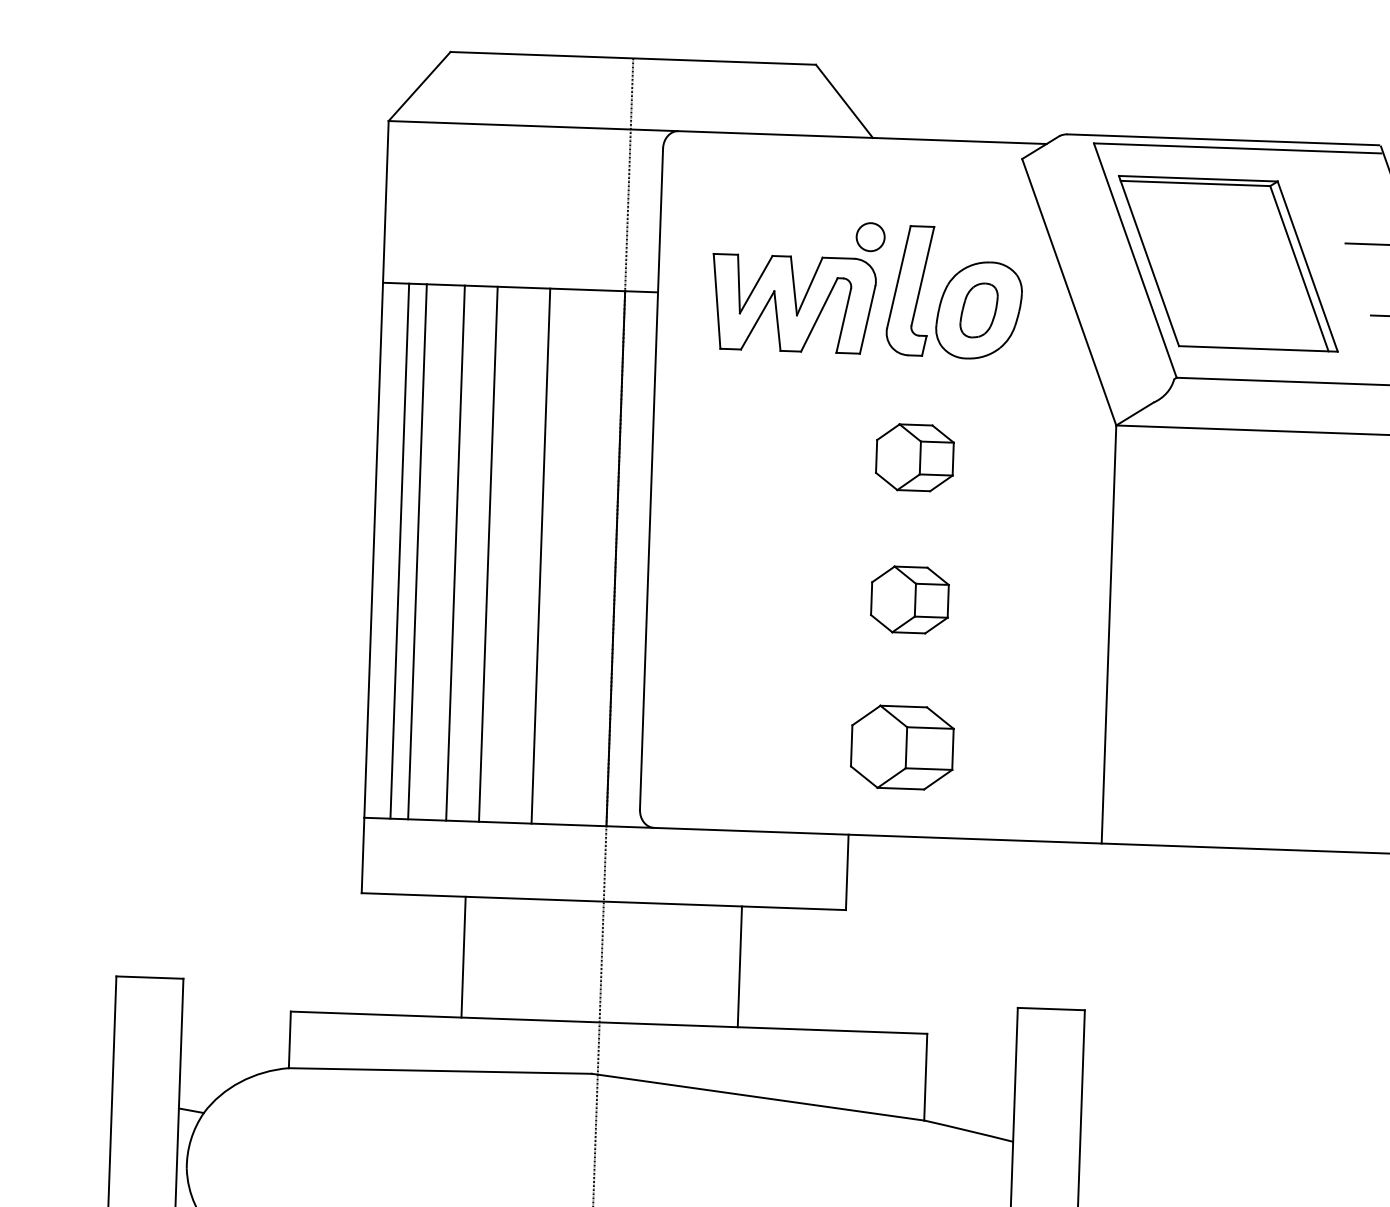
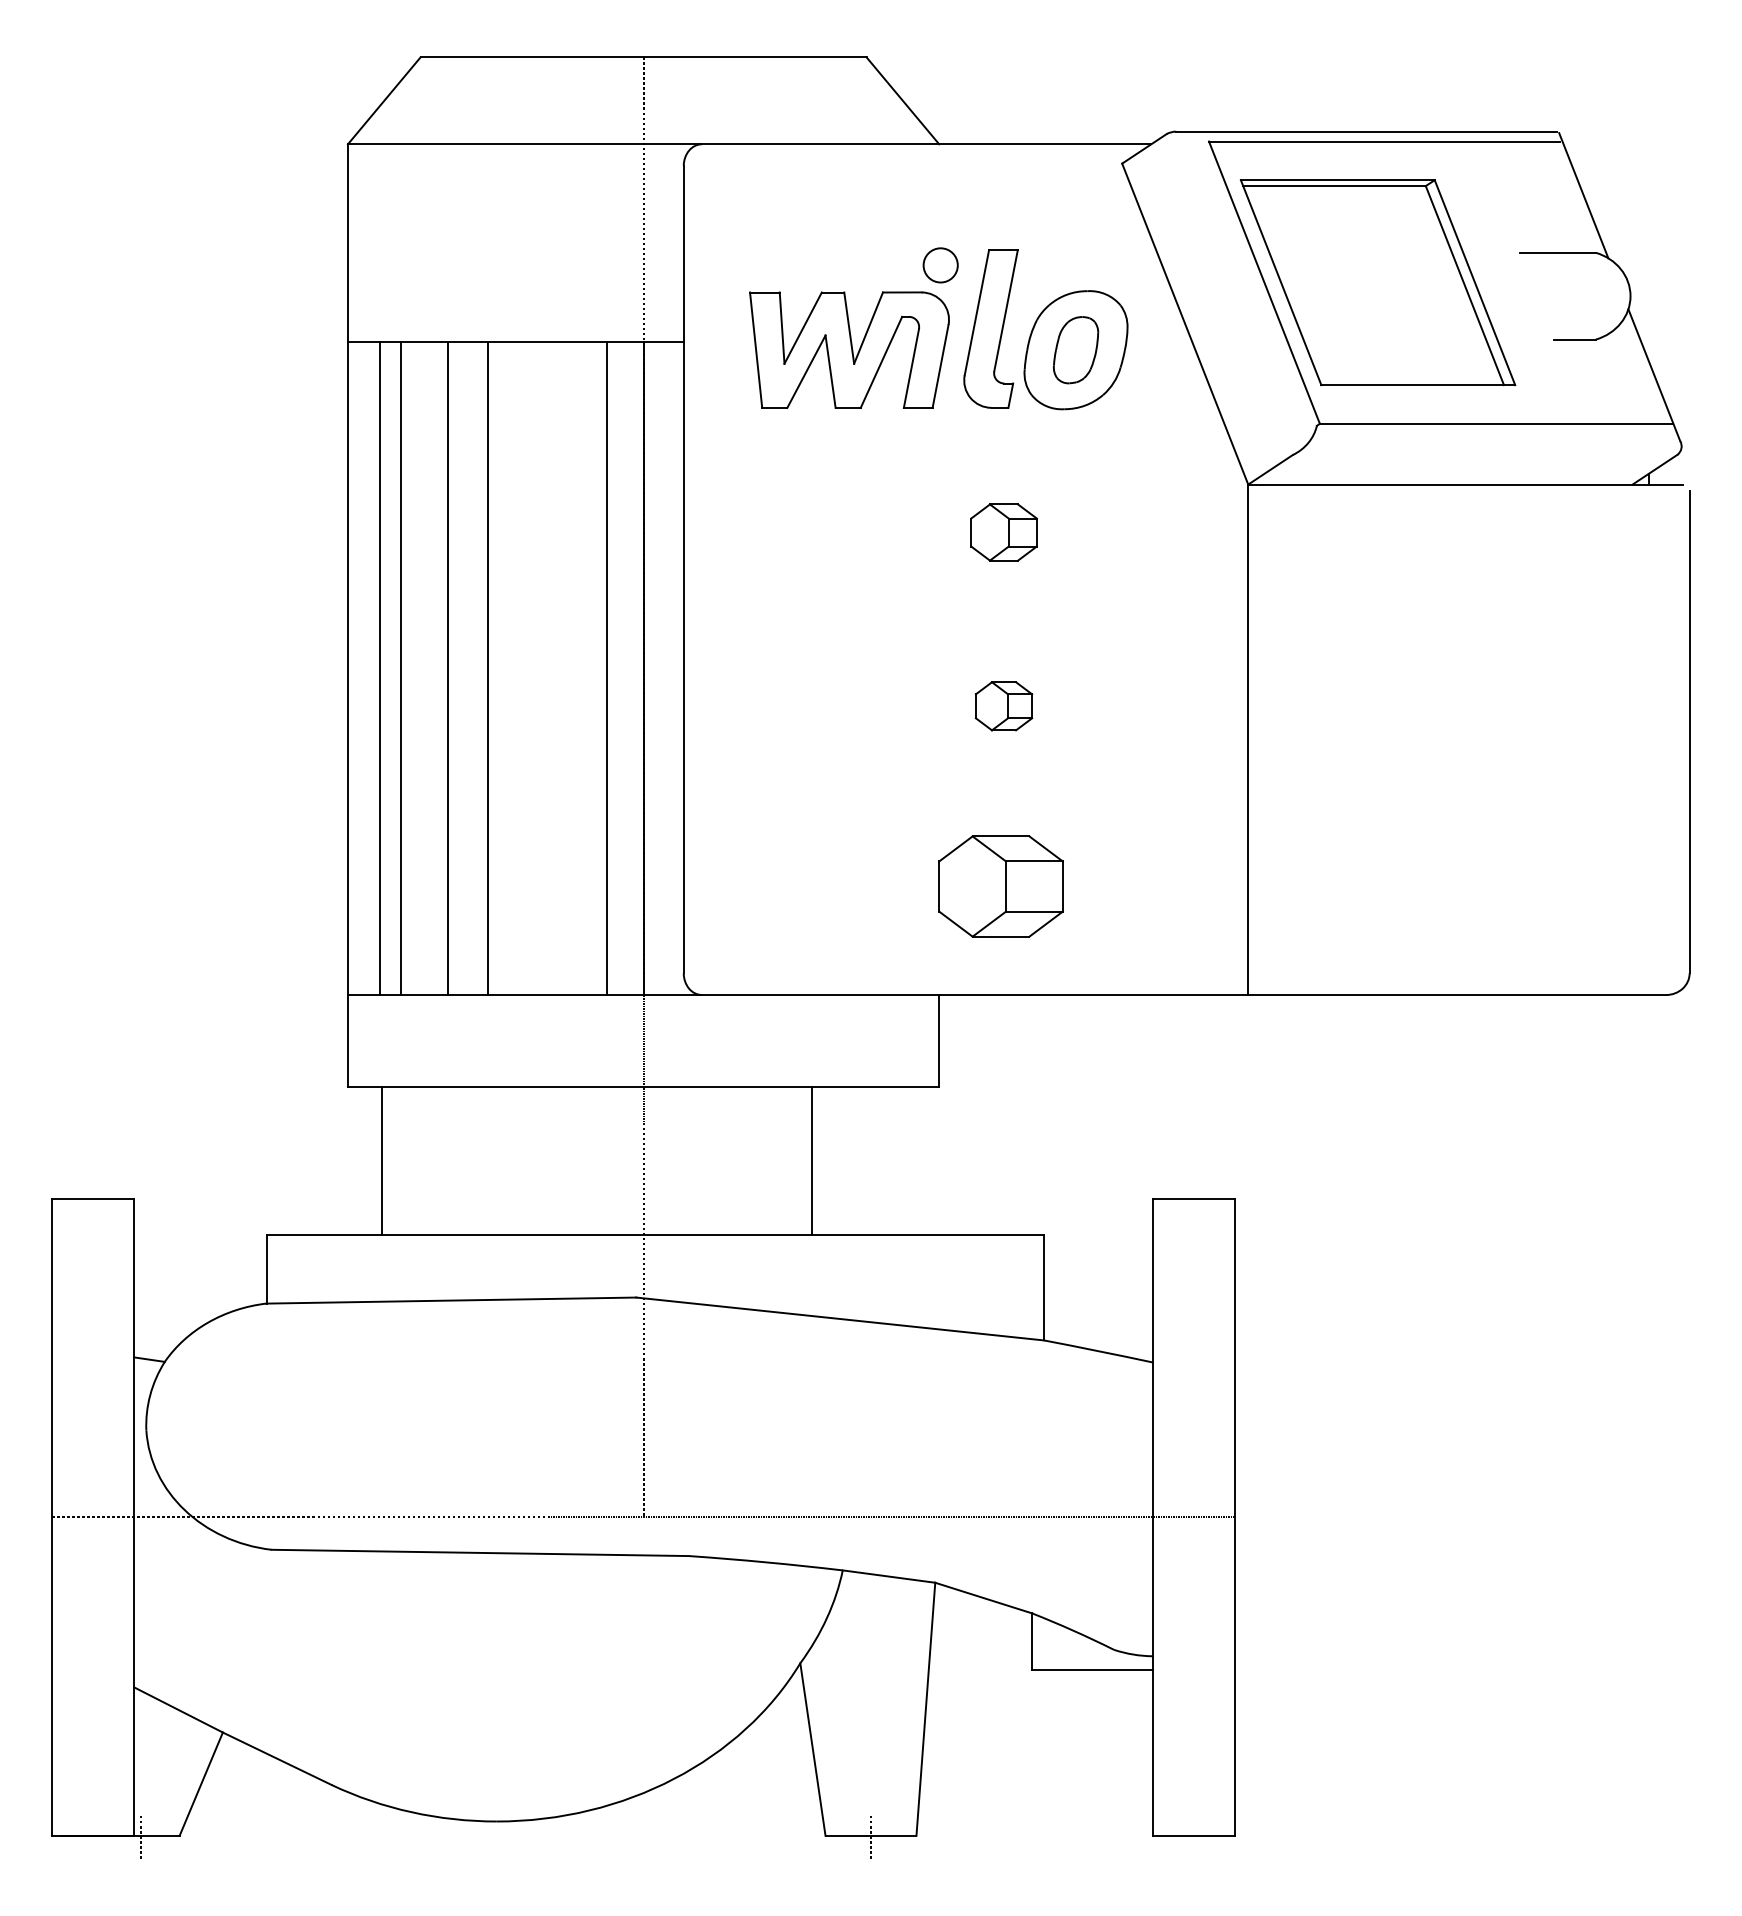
part: (914, 457) -> (1003, 532), size x0.7
line: (541, 556) -> (607, 668), moved
part: (909, 600) -> (1003, 706), size x0.6
line: (463, 956) -> (381, 1160), moved

